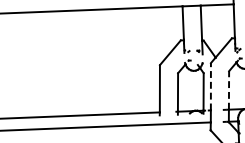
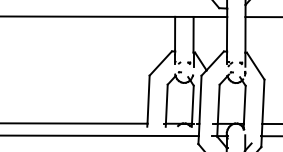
line: (210, 86) -> (200, 99), dashed -> solid
line: (228, 90) -> (218, 104), dashed -> solid

